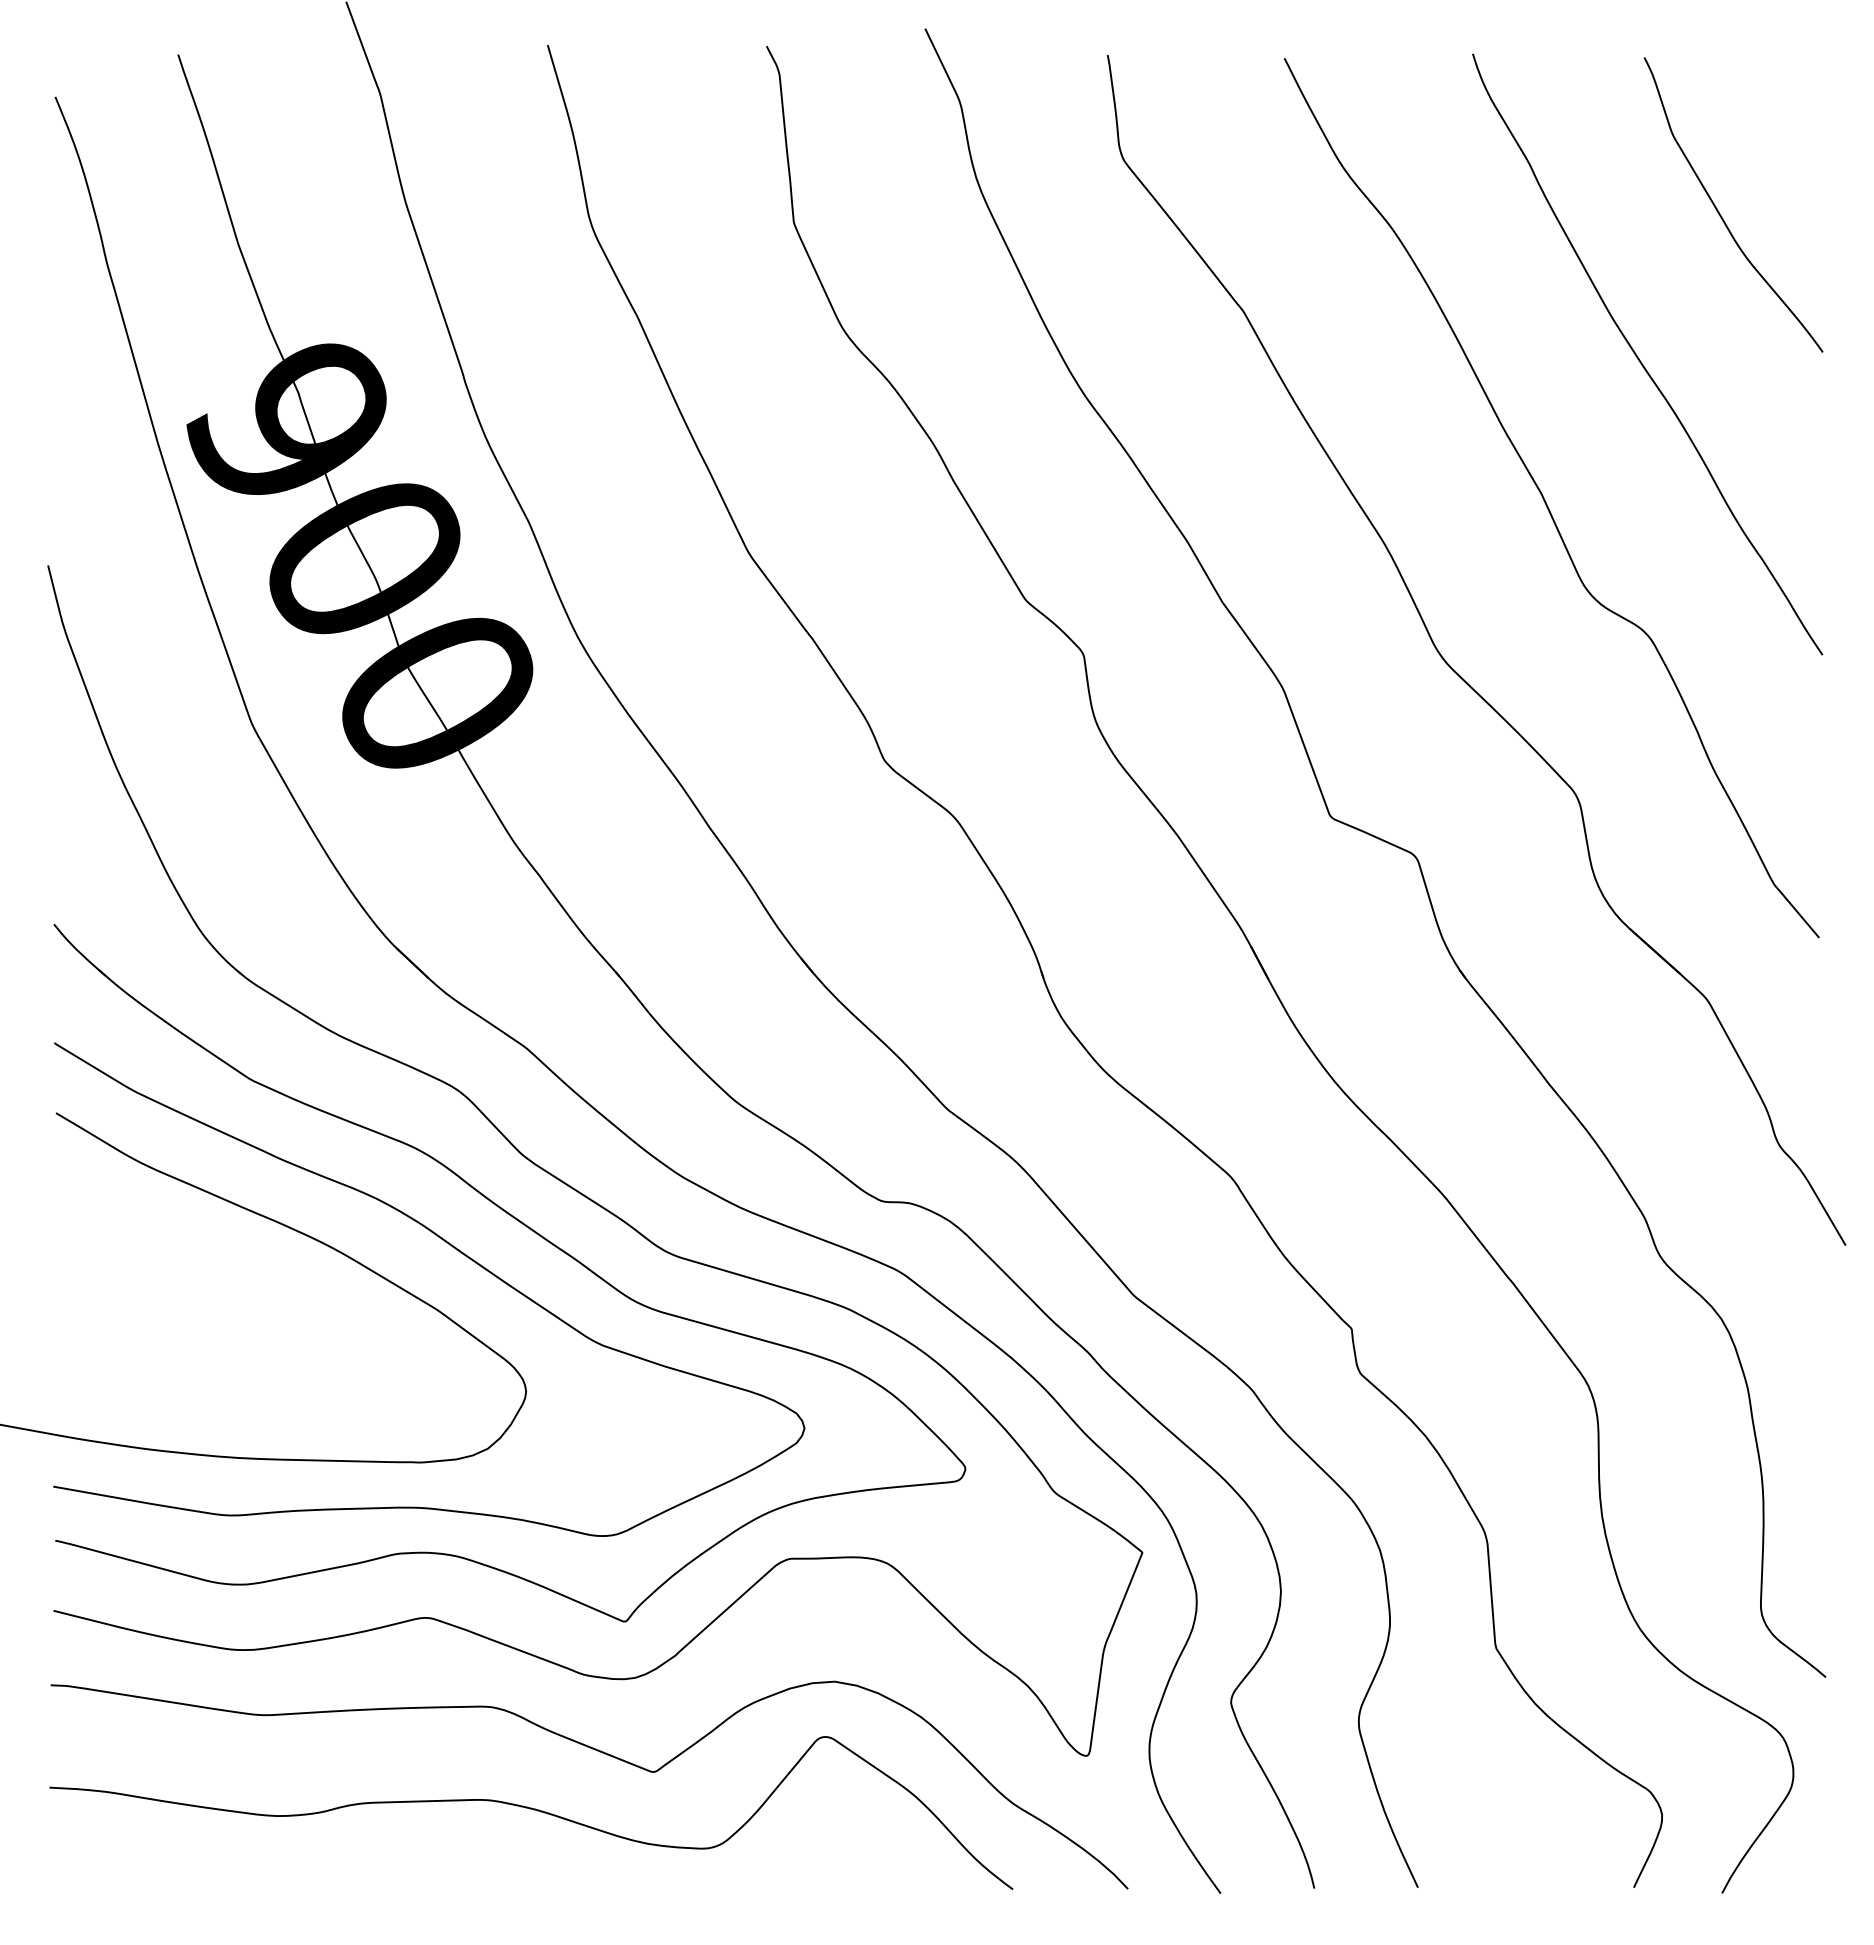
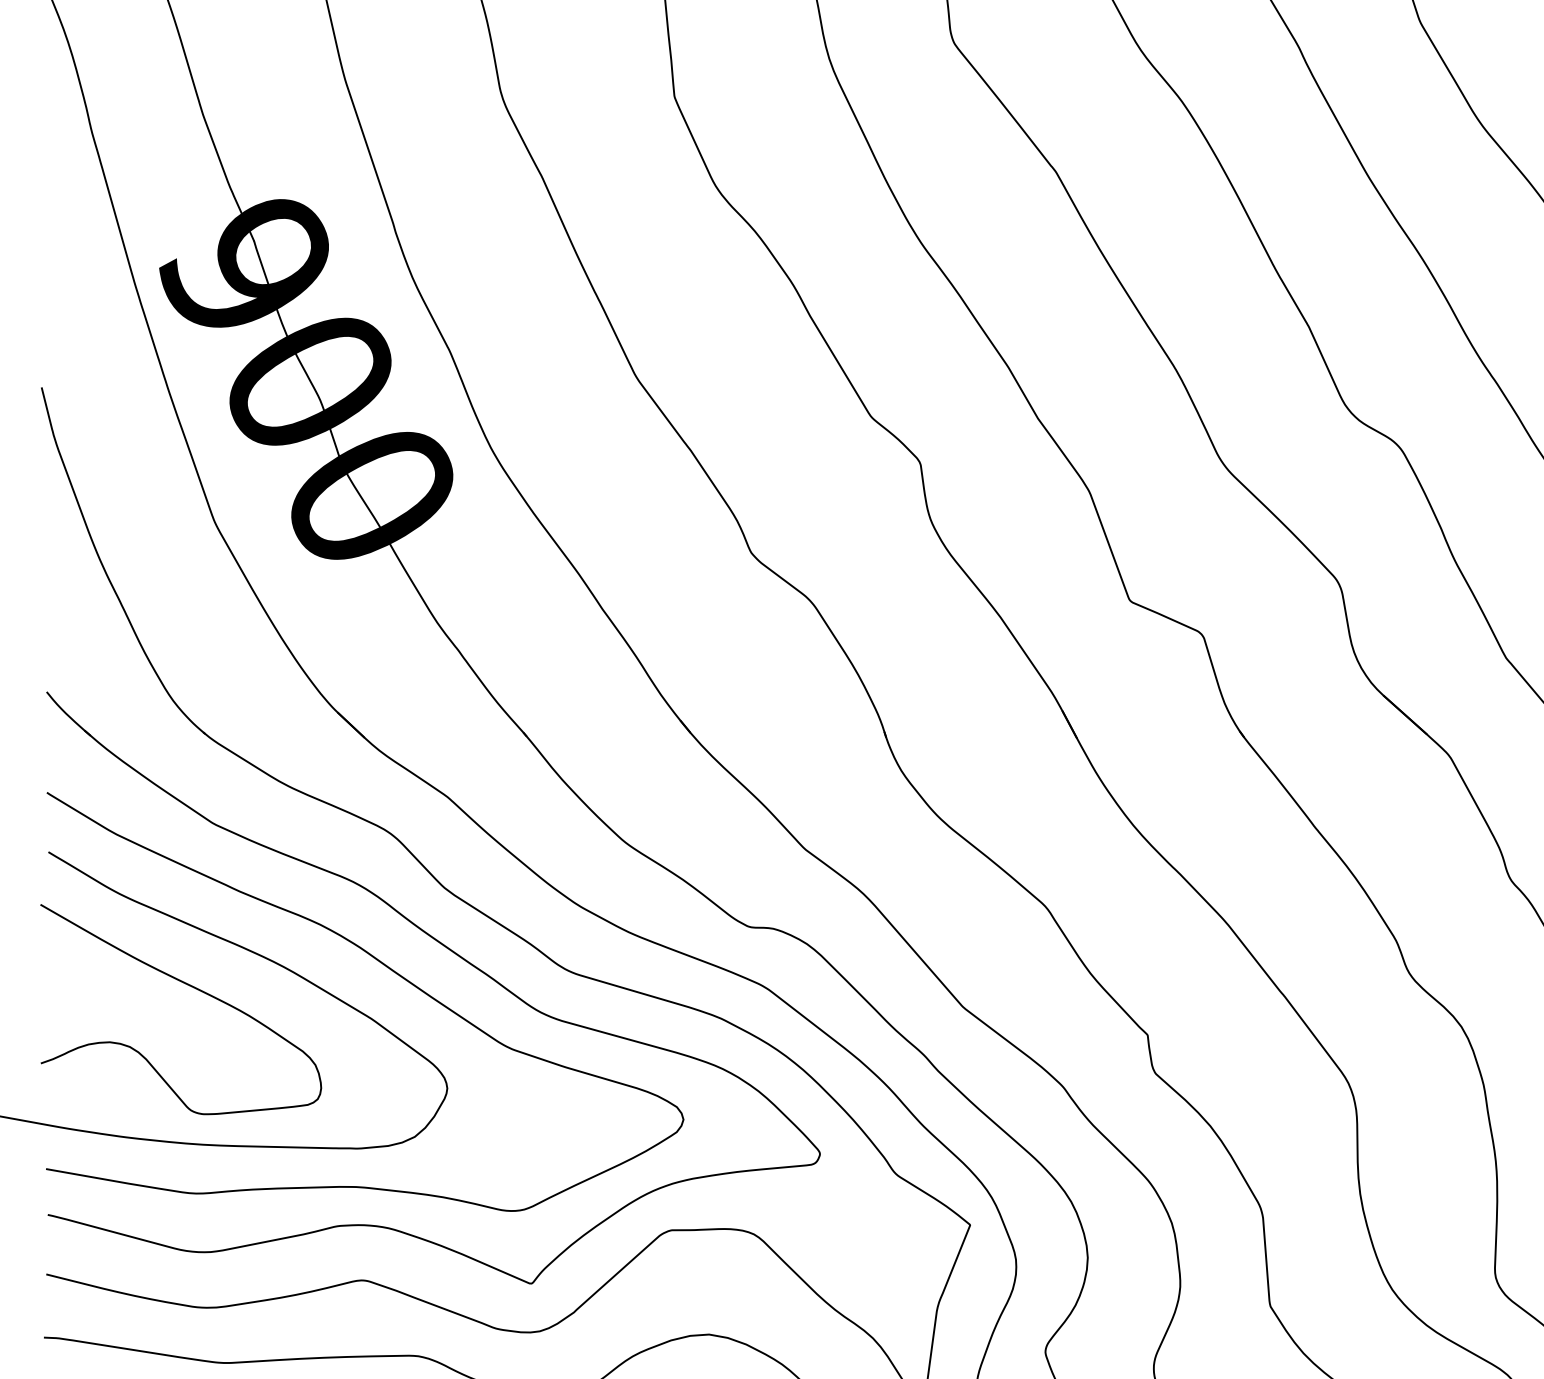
curve: (222, 1271) -> (189, 986), added

